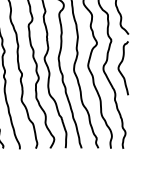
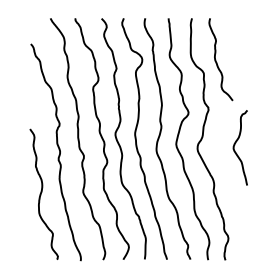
curve: (119, 66) -> (235, 145), moved

